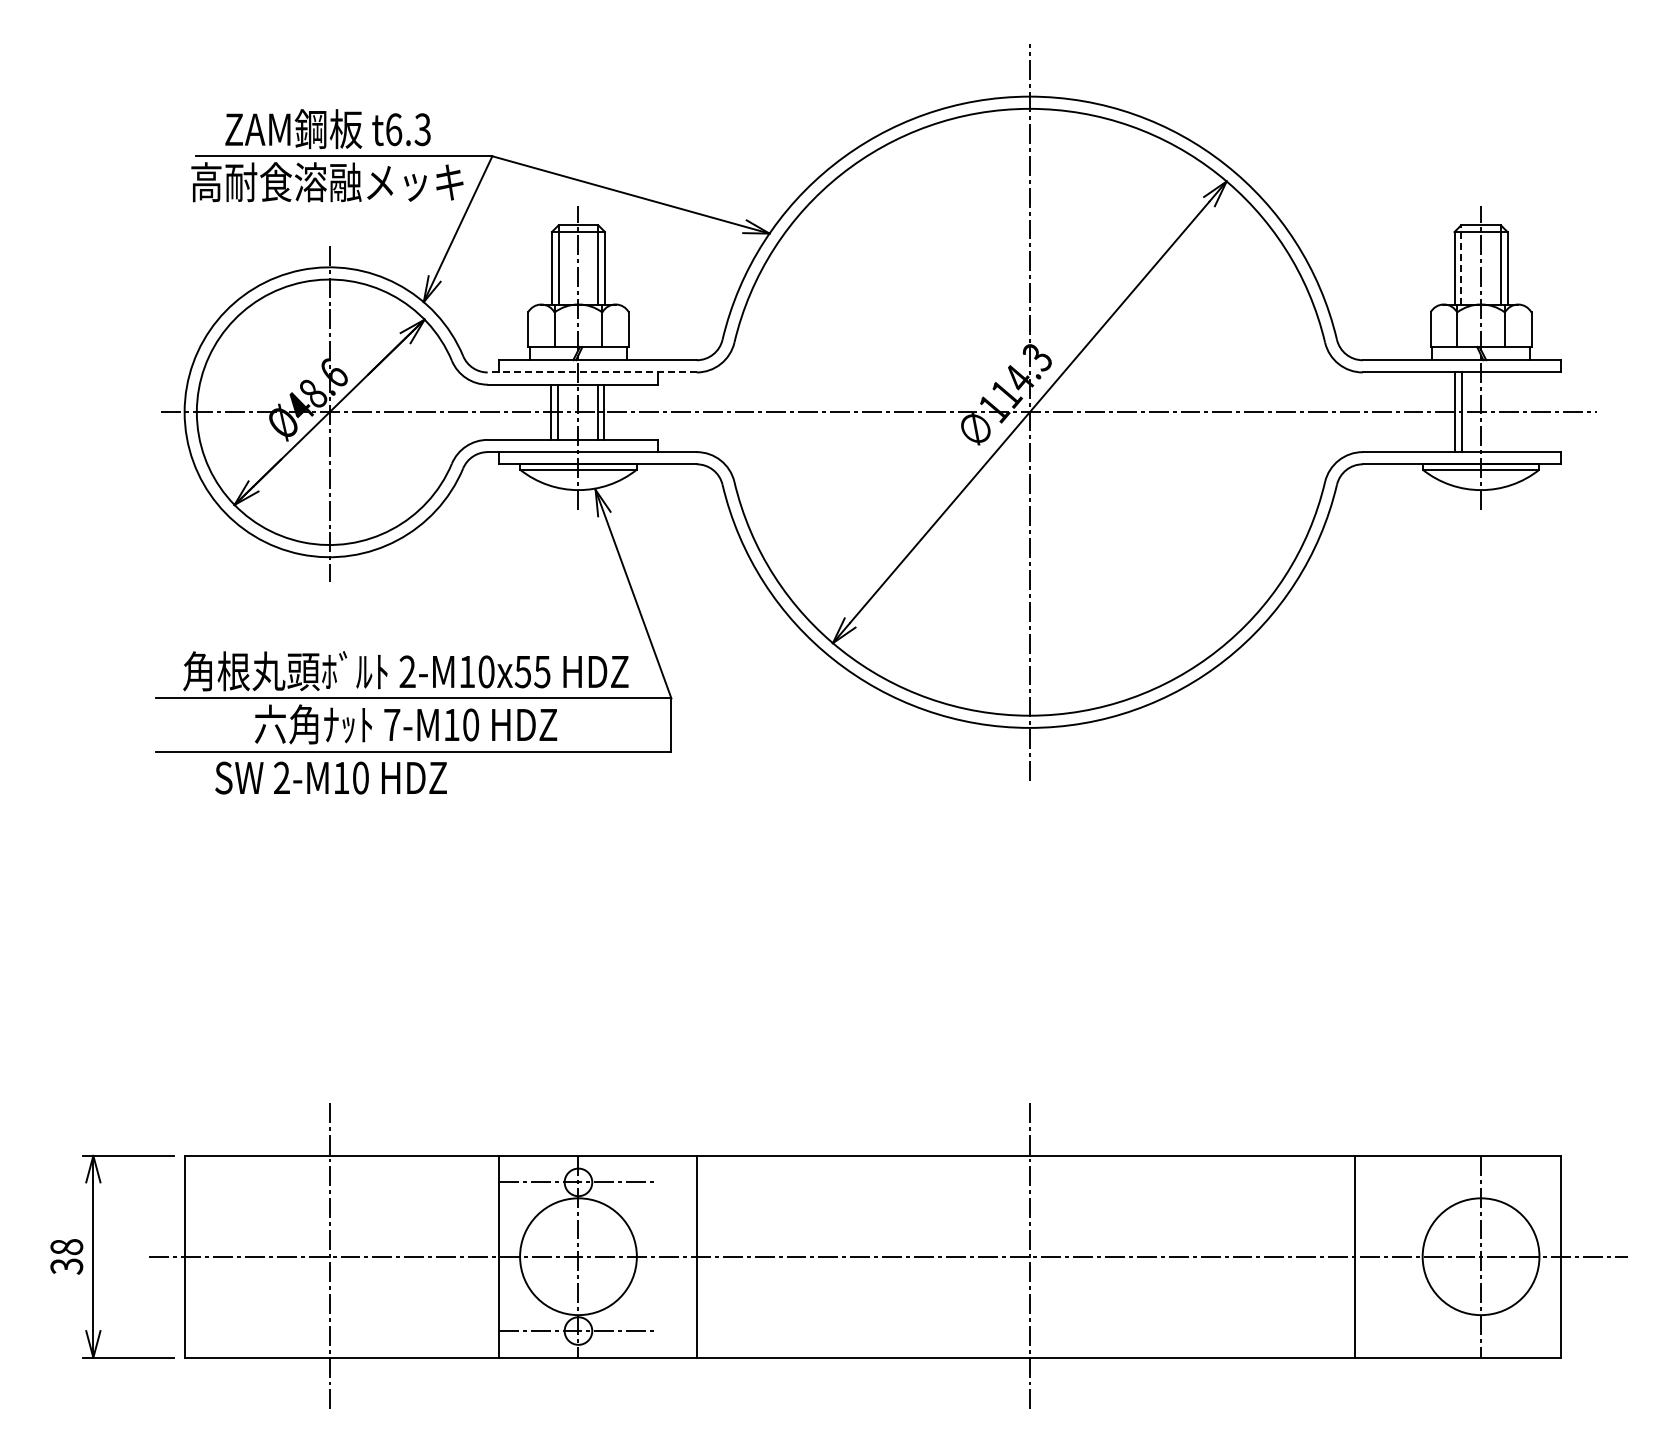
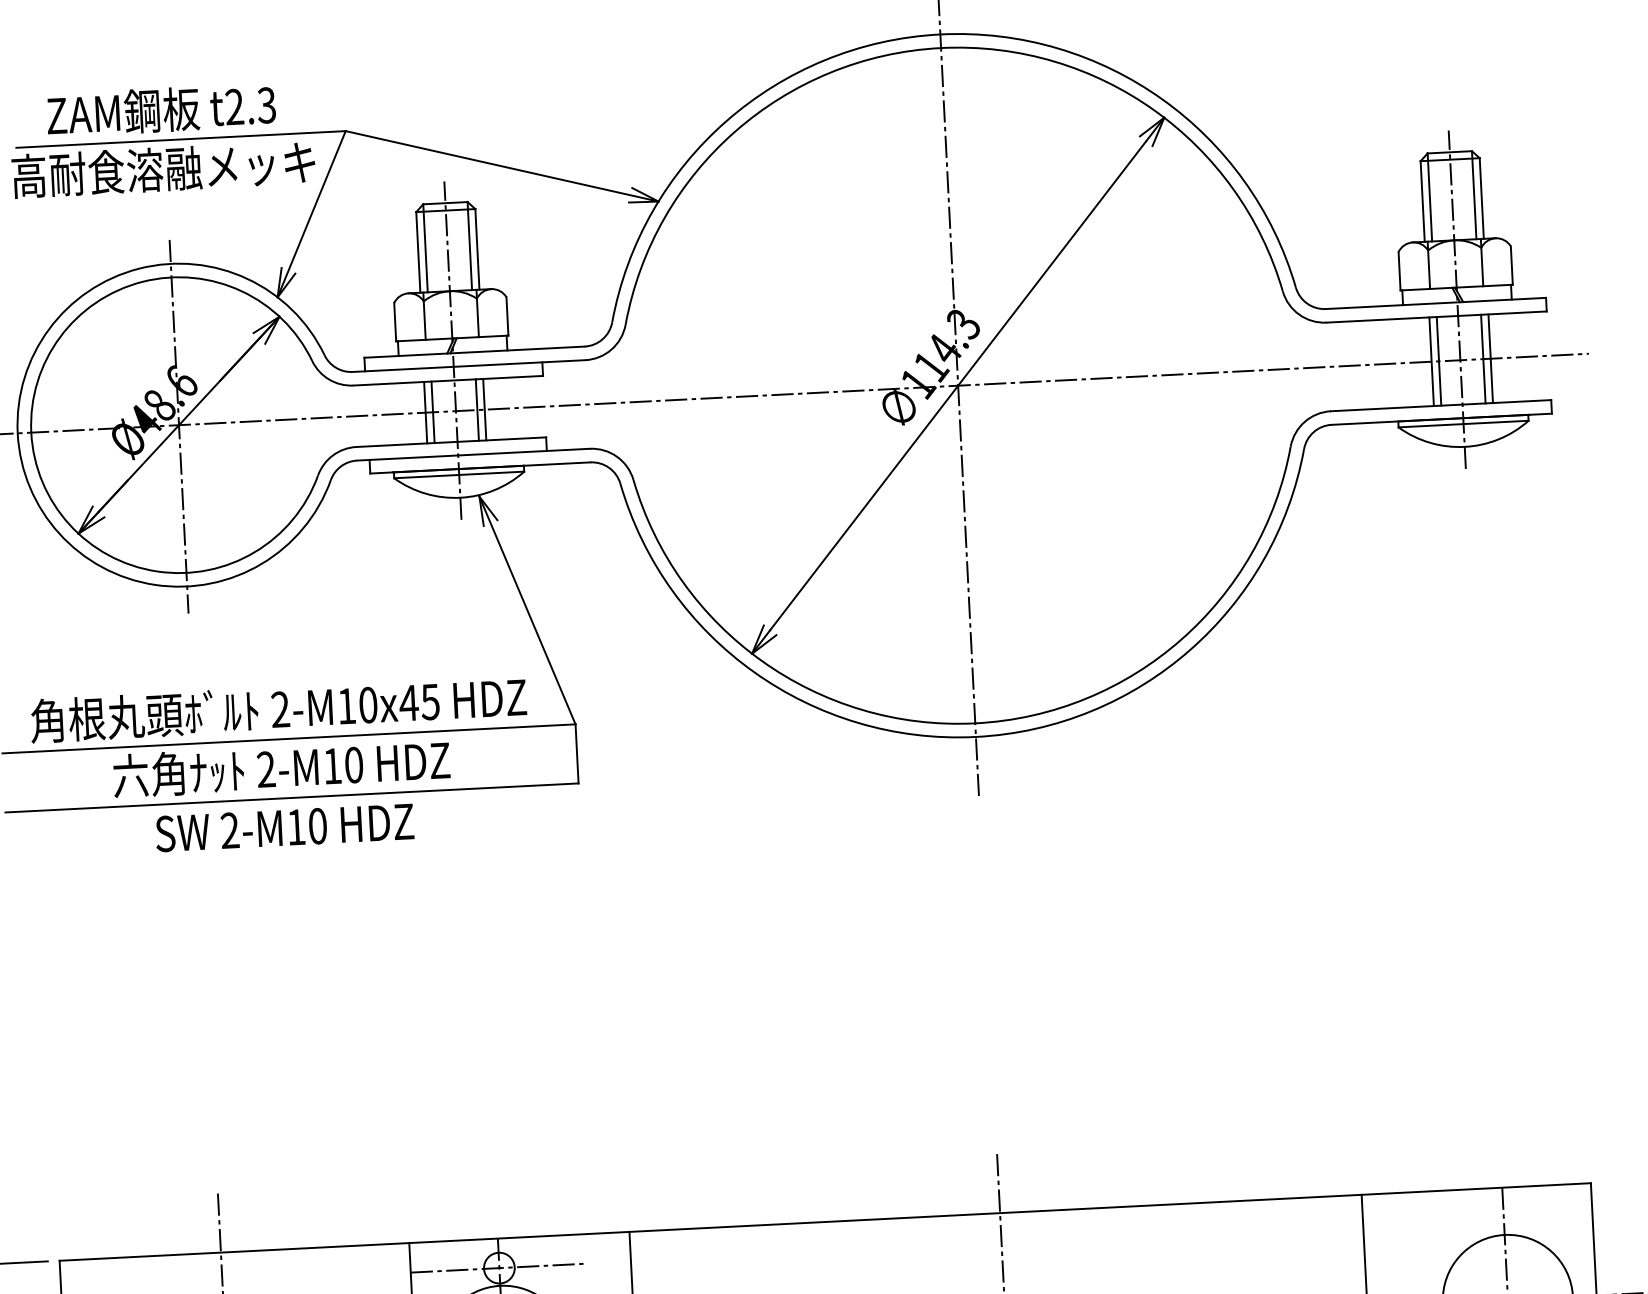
text: (394, 129) -> (235, 106), t6.3 -> t2.3
line: (1461, 264) -> (1430, 196), dashed -> solid
line: (591, 372) -> (468, 366), dashed -> solid
line: (1501, 412) -> (1483, 359), added
line: (1508, 412) -> (1490, 358), added
text: (522, 672) -> (408, 703), 2-M10x55 -> 2-M10x45
text: (392, 724) -> (266, 769), 7-M10 -> 2-M10
text: (330, 777) -> (284, 827), moved

